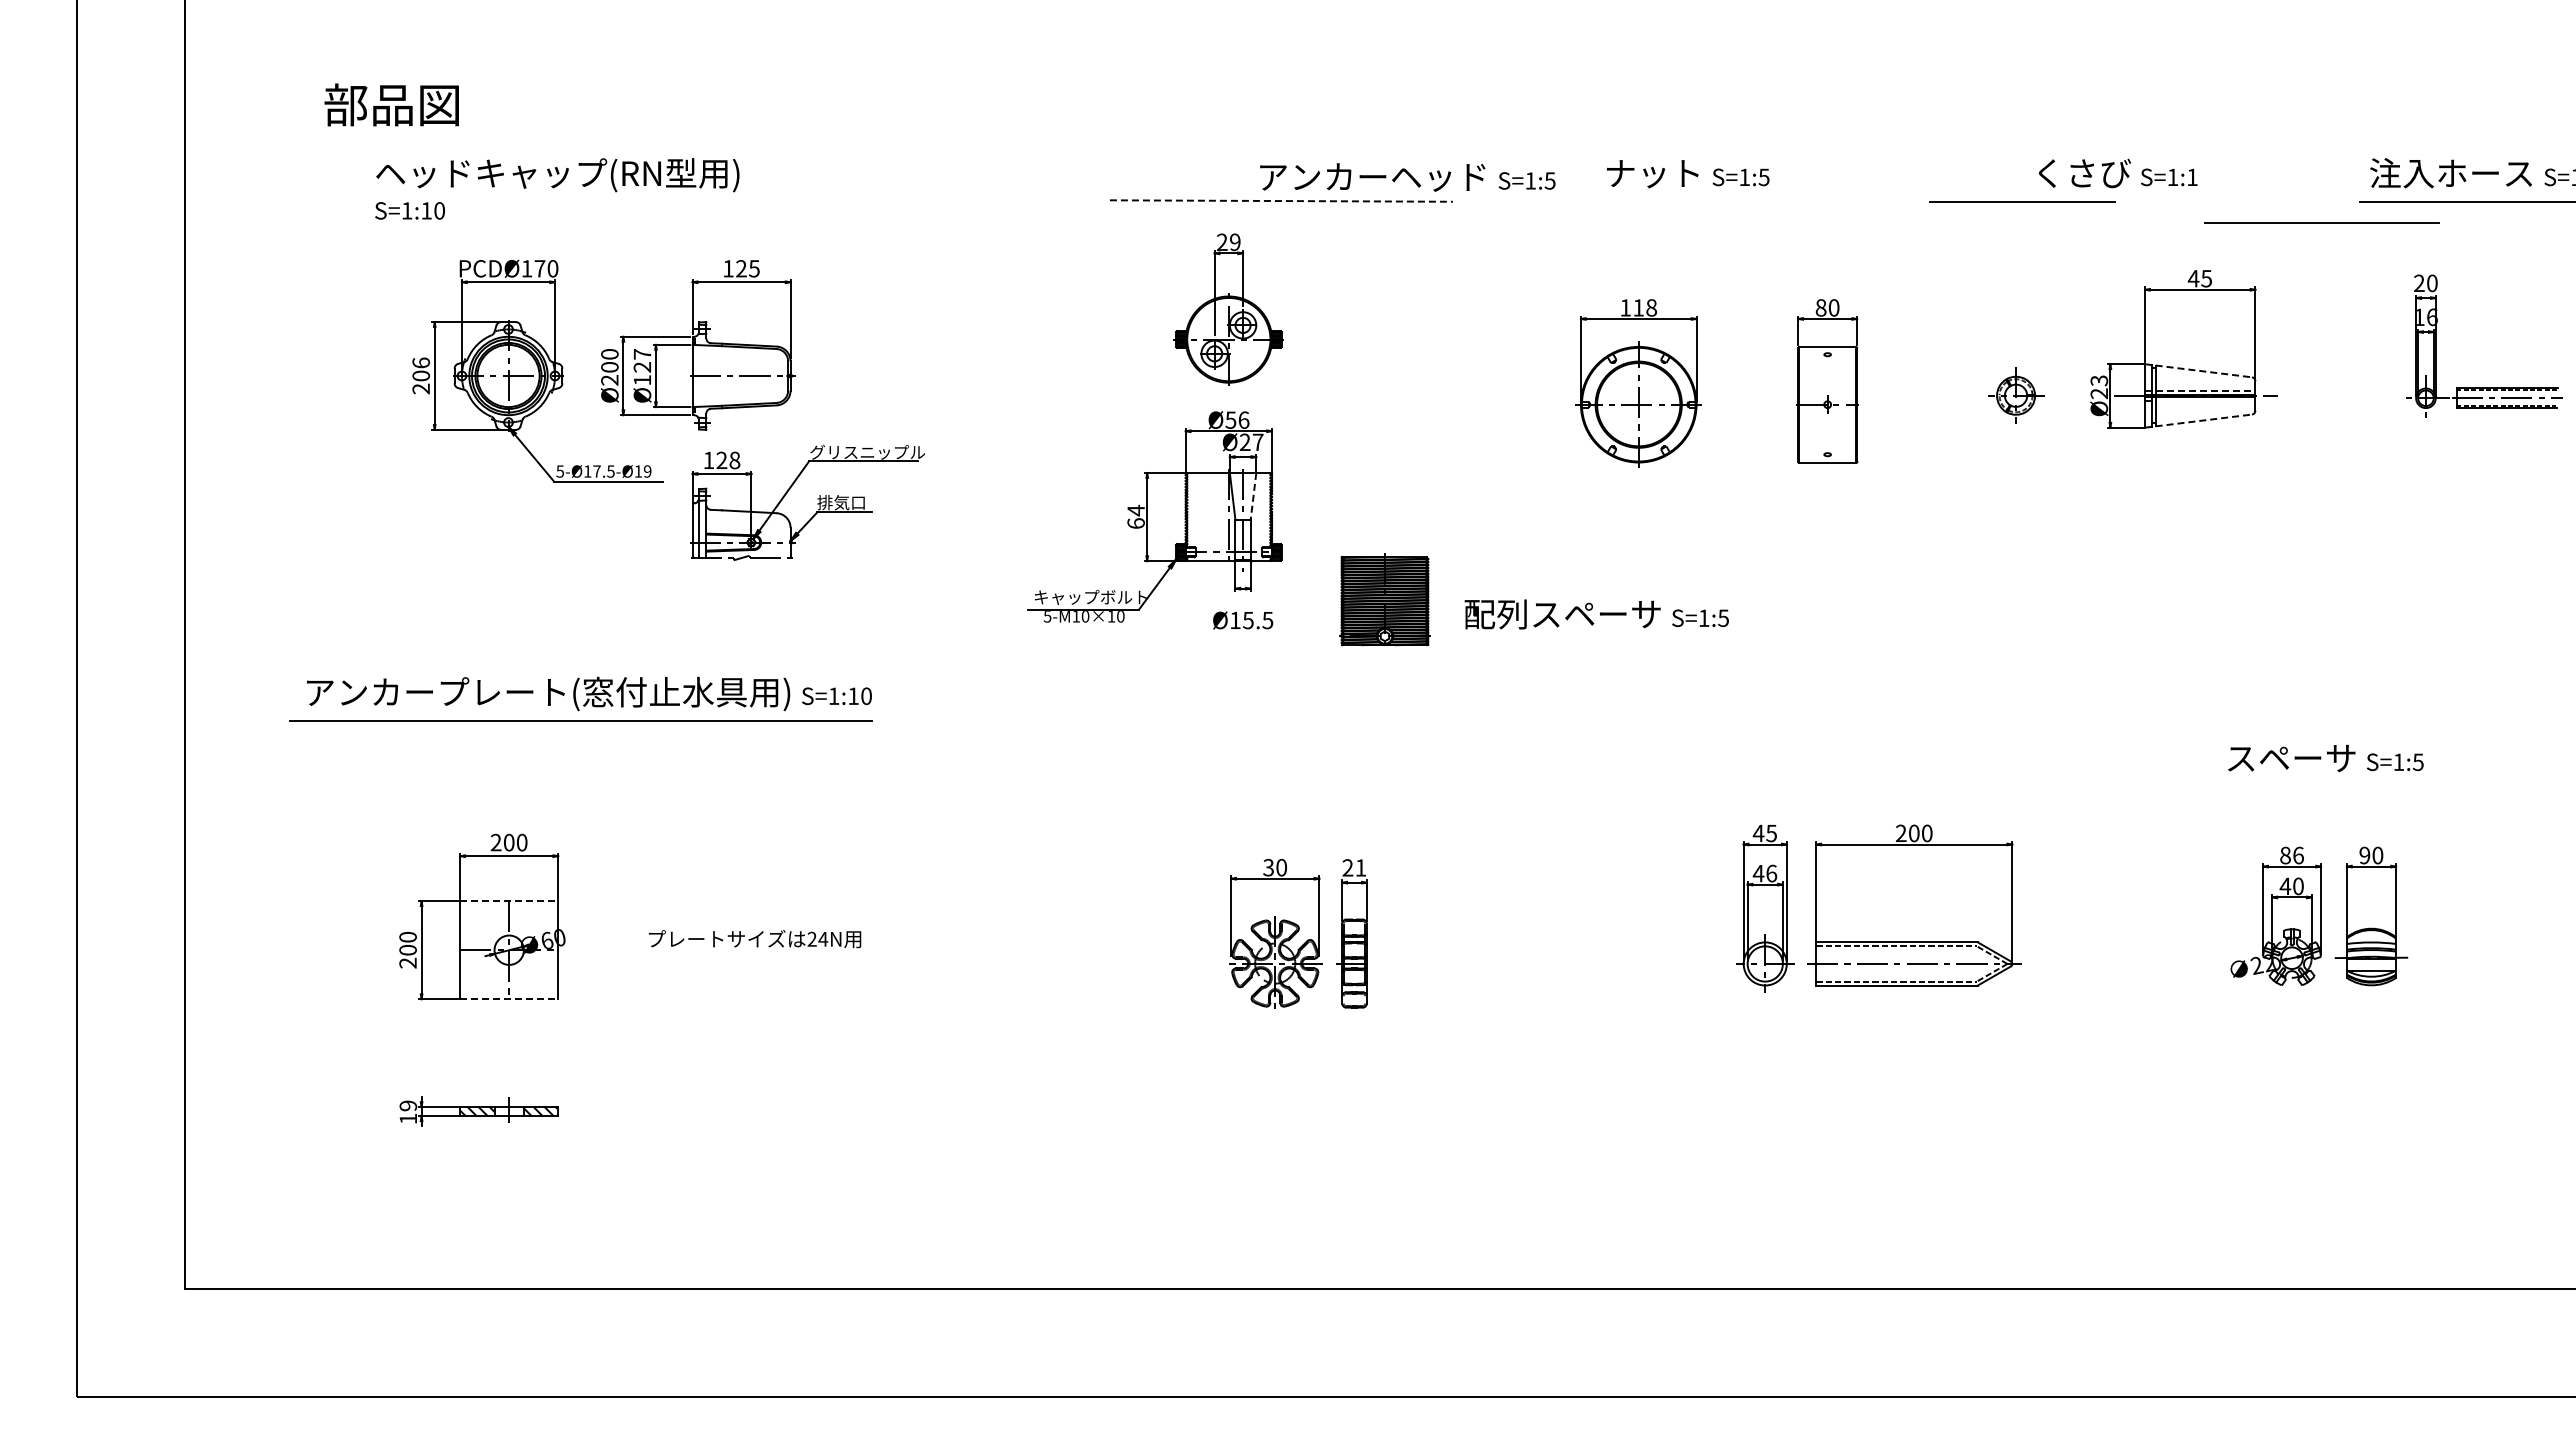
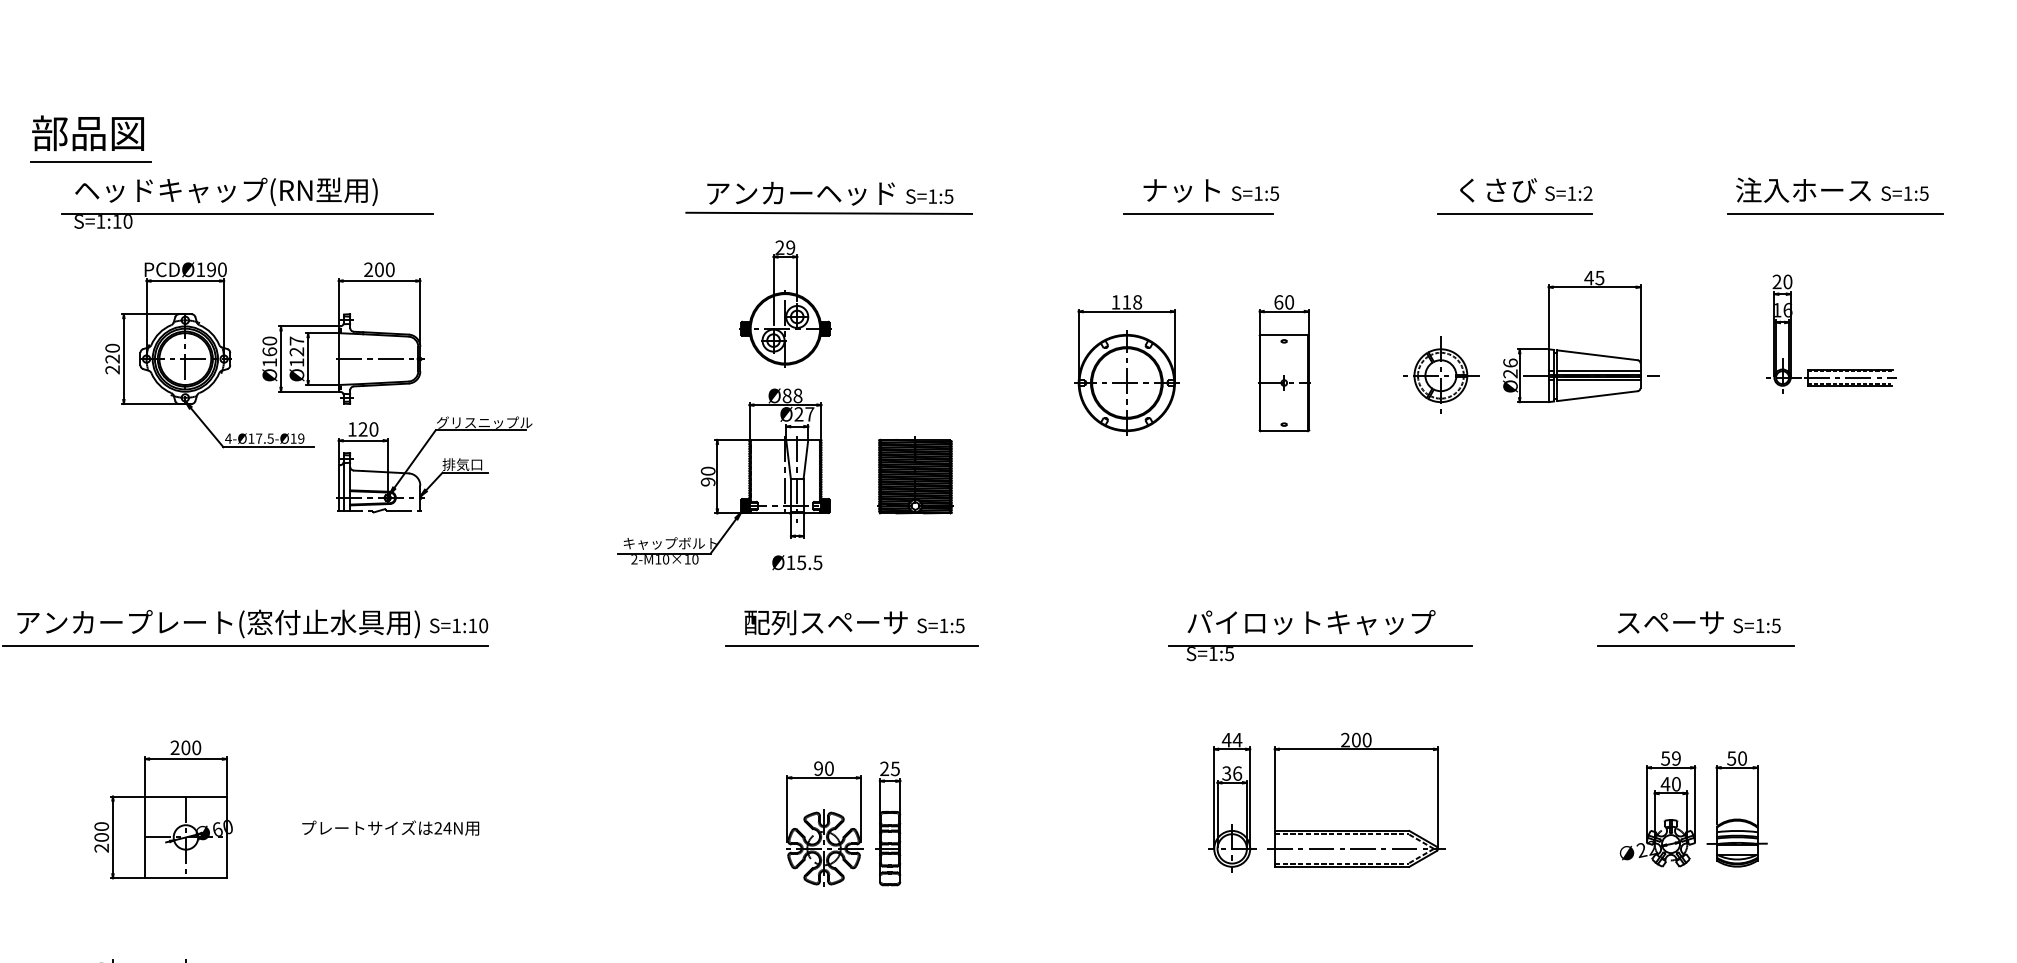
line: (394, 138) -> (90, 161), added
text: (1688, 174) -> (1211, 191), moved
text: (2192, 176) -> (1588, 192), S=1:1 -> S=1:2
text: (1407, 177) -> (830, 193), moved
line: (582, 201) -> (246, 213), added
line: (1281, 201) -> (829, 213), dashed -> solid
line: (1724, 201) -> (1198, 213), added
line: (2022, 201) -> (1514, 213), moved
line: (2321, 222) -> (1695, 646), moved
text: (539, 268) -> (211, 269), PCDØ170 -> PCDØ190
text: (741, 268) -> (379, 269), 125 -> 200
text: (1820, 307) -> (1278, 302), 80 -> 60
text: (420, 369) -> (112, 353), 206 -> 220
line: (2203, 371) -> (1597, 355), dashed -> solid
text: (609, 373) -> (269, 357), Ø200 -> Ø160
text: (2099, 380) -> (1510, 362), Ø23 -> Ø26
line: (2205, 390) -> (1598, 371), dashed -> solid
part: (2016, 395) -> (1441, 375), size x1.67
line: (2205, 401) -> (1598, 380), added
text: (1237, 419) -> (792, 395), Ø56 -> Ø88
line: (2203, 420) -> (1597, 396), dashed -> solid
text: (734, 460) -> (373, 429), 128 -> 120
text: (560, 471) -> (228, 438), 5-Ø17.5-Ø19 -> 4-Ø17.5-Ø19
line: (1253, 496) -> (805, 459), dashed -> solid
text: (1135, 516) -> (707, 476), 64 -> 90
part: (1384, 599) -> (915, 475), moved
text: (1596, 614) -> (854, 622), moved
text: (1047, 616) -> (634, 559), 5-M10×10 -> 2-M10×10
part: (1870, 695) -> (1319, 625), added
line: (1308, 720) -> (851, 646), added
text: (2325, 758) -> (1698, 622), moved
text: (1771, 833) -> (1237, 740), 45 -> 44
text: (2291, 855) -> (1670, 758), 86 -> 59
text: (2364, 855) -> (1731, 758), 90 -> 50
text: (1268, 867) -> (818, 768), 30 -> 90
text: (1360, 867) -> (895, 768), 21 -> 25
text: (1758, 873) -> (1226, 773), 46 -> 36
line: (509, 901) -> (186, 796), dashed -> solid
line: (509, 999) -> (186, 878), dashed -> solid

